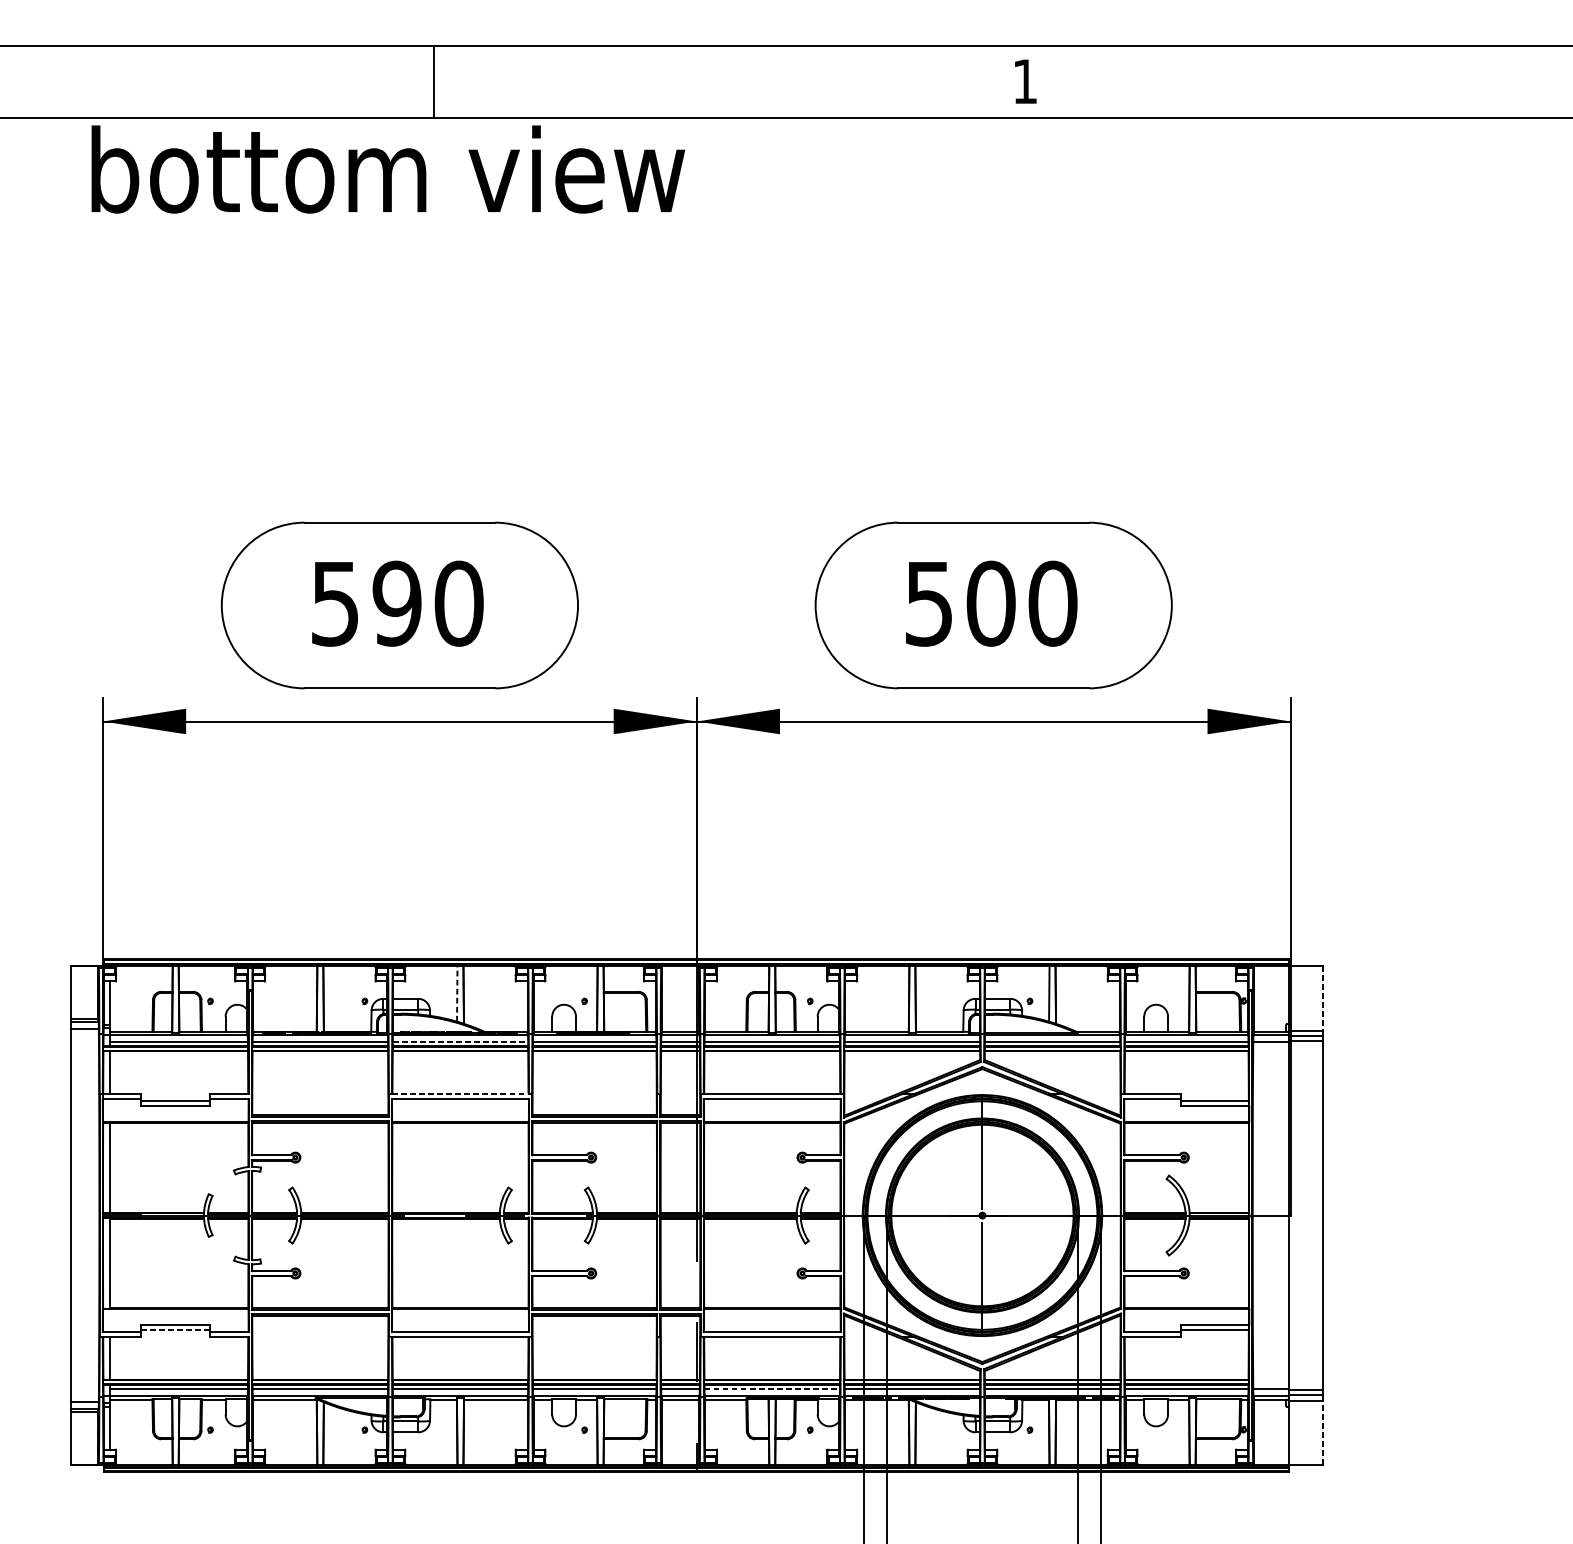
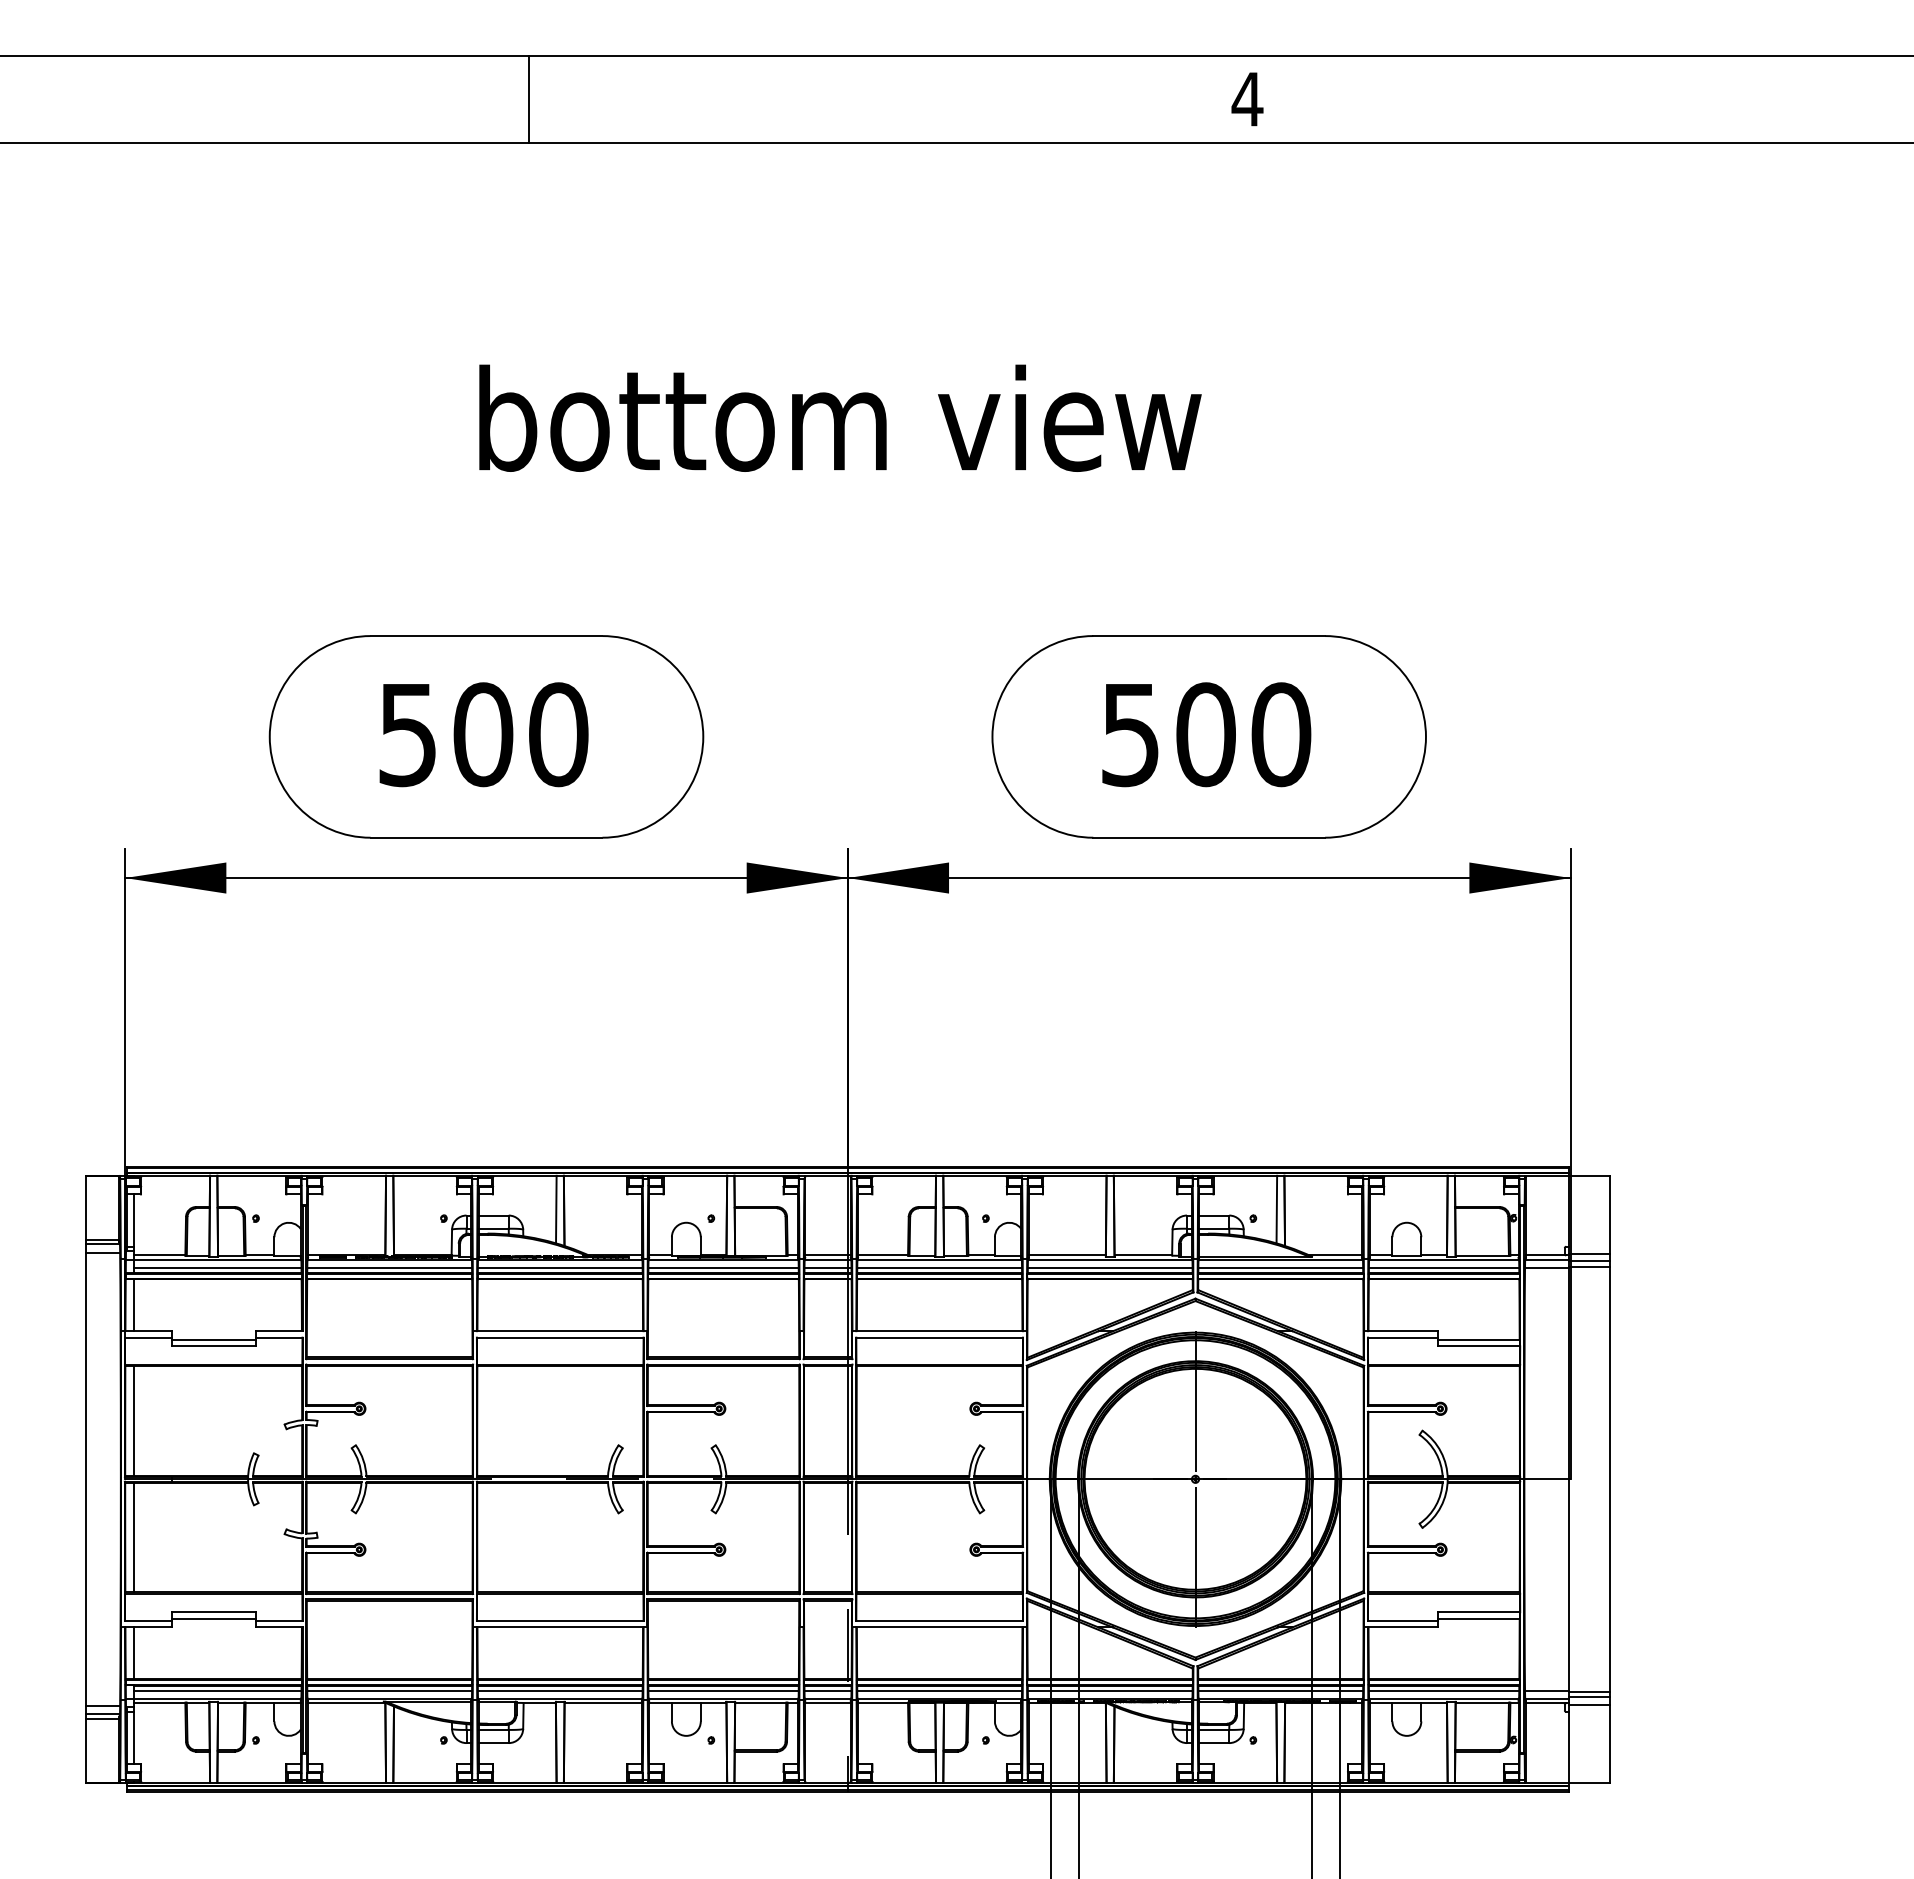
text: (1025, 81) -> (1247, 99), 1 -> 4
text: (388, 168) -> (840, 417), moved
text: (397, 603) -> (483, 734), 590 -> 500
line: (457, 993) -> (556, 1209), dashed -> solid
line: (1322, 998) -> (1609, 1215), dashed -> solid
line: (460, 1041) -> (560, 1267), dashed -> solid
line: (460, 1094) -> (560, 1331), dashed -> solid
line: (175, 1329) -> (213, 1618), dashed -> solid
line: (772, 1389) -> (940, 1690), dashed -> solid
line: (1322, 1432) -> (1609, 1743), dashed -> solid

